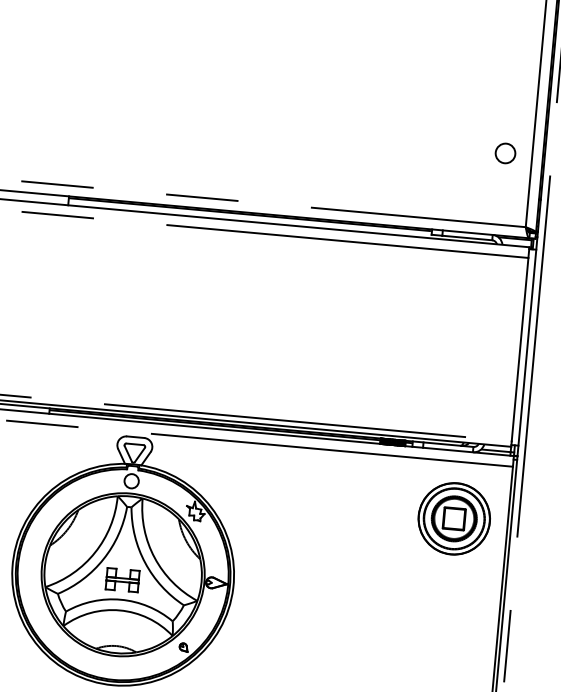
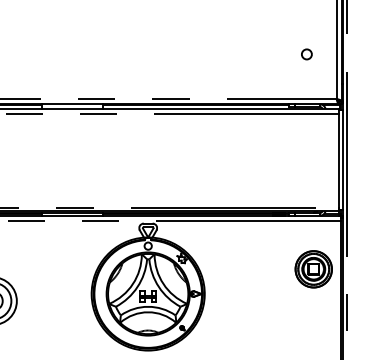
circle: (504, 153) -> (306, 54), moved
part: (453, 519) -> (313, 269), moved

